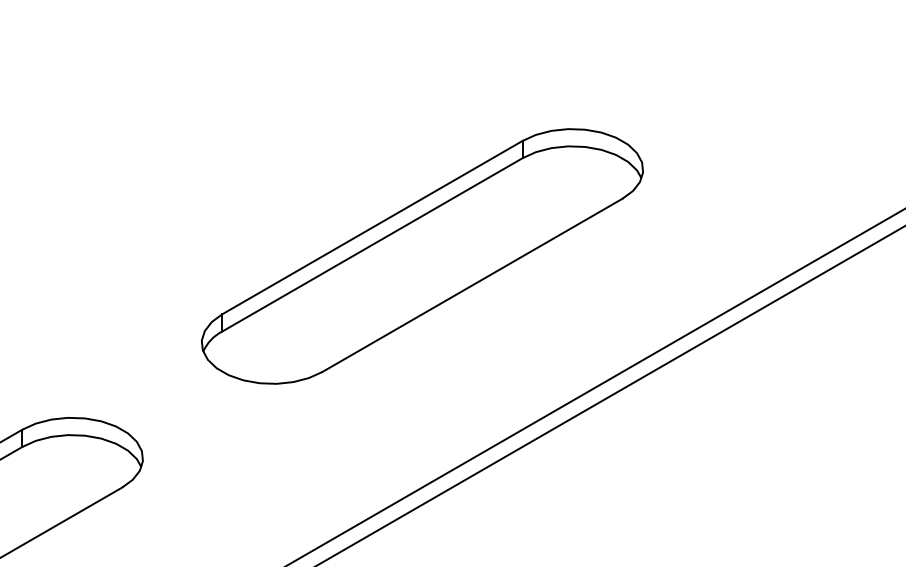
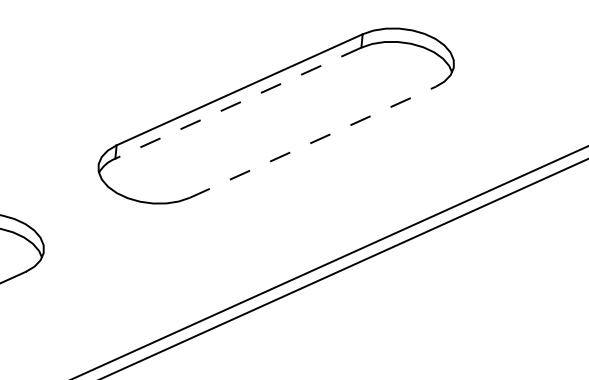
line: (372, 245) -> (238, 103), solid -> dashed
line: (472, 285) -> (312, 142), solid -> dashed

